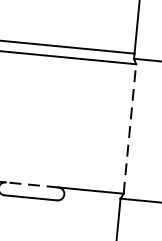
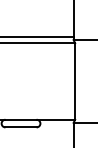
line: (130, 127) -> (75, 80), dashed -> solid
line: (32, 184) -> (21, 119), dashed -> solid

